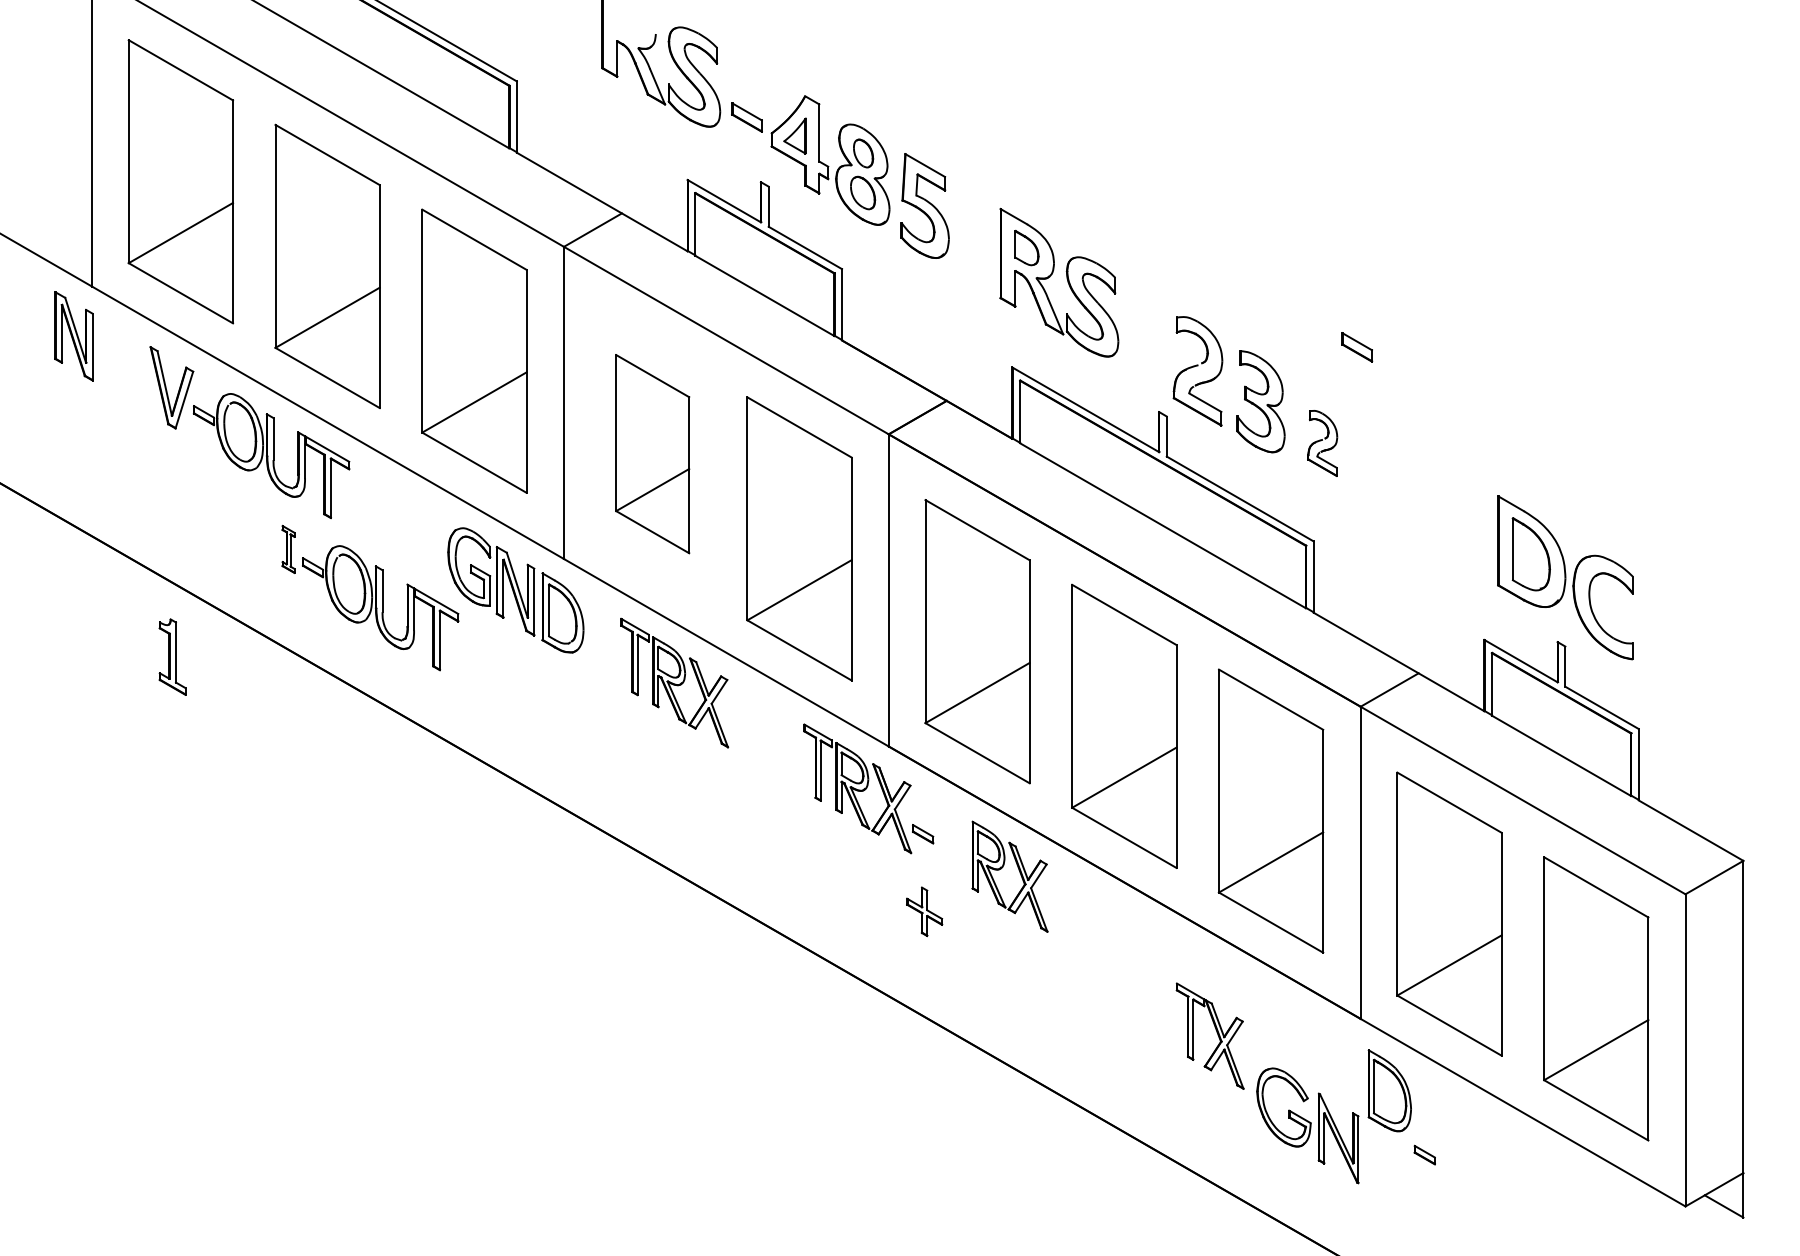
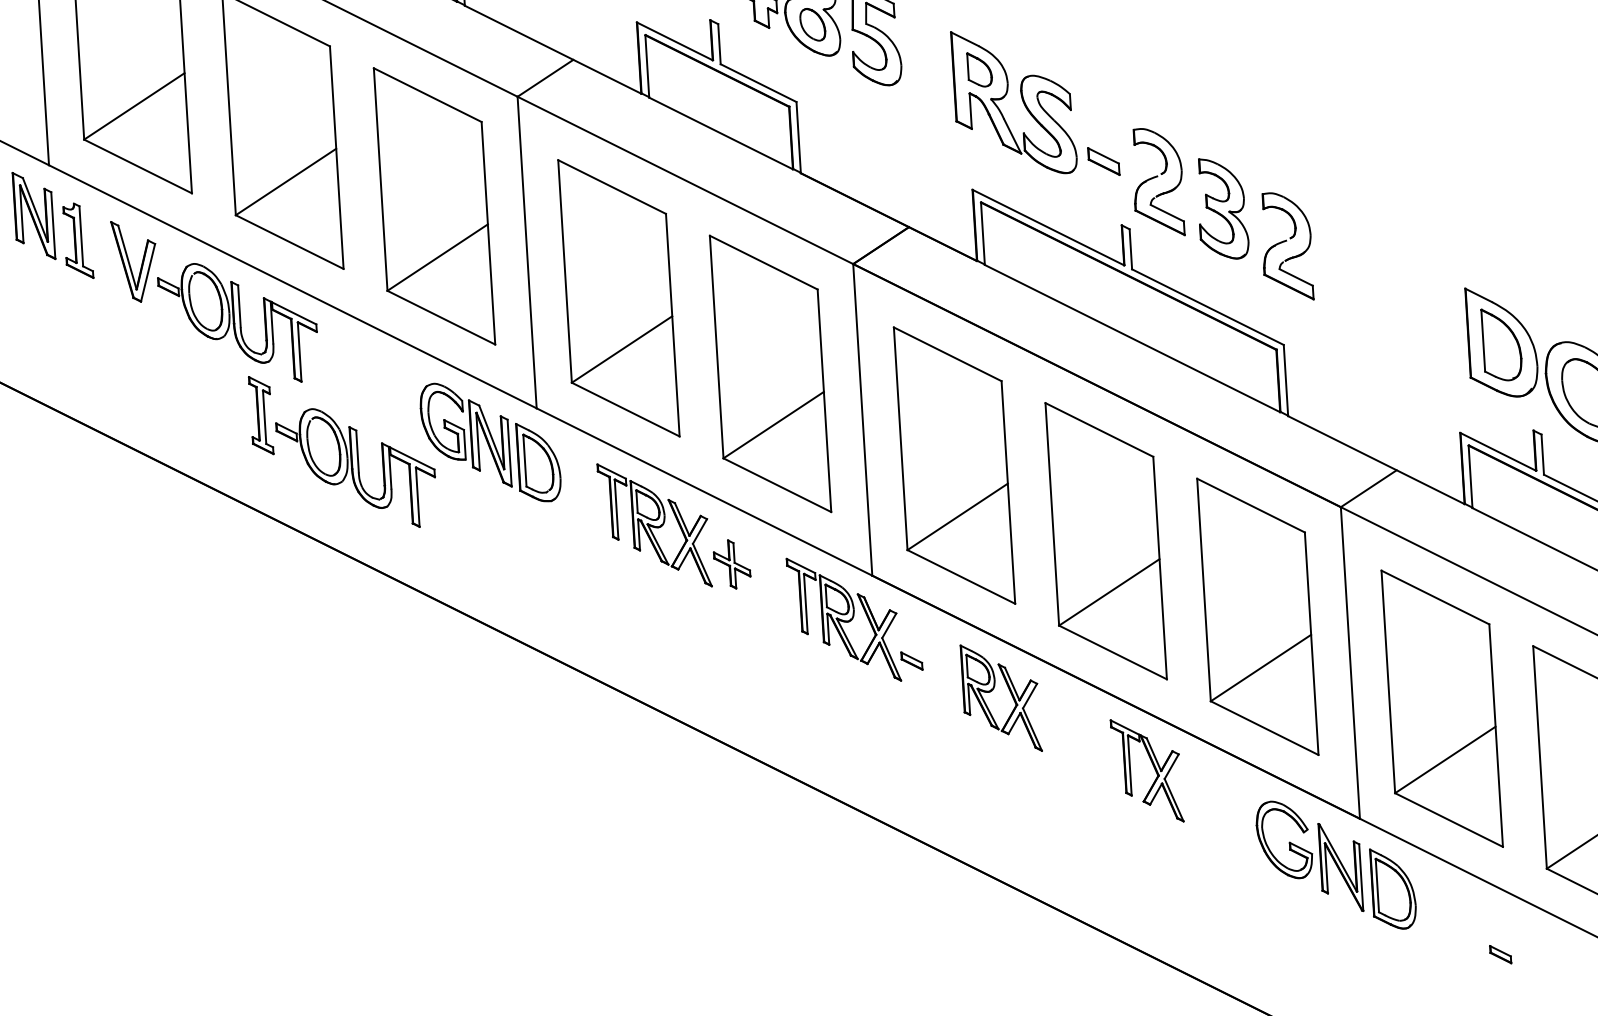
part: (1357, 347) -> (1104, 161), moved
part: (1322, 443) -> (1286, 246), size x1.67
part: (652, 453) -> (618, 297), size x1.43
part: (288, 549) -> (261, 415), size x1.67
part: (172, 656) -> (78, 240), moved
part: (924, 911) -> (732, 564), moved
part: (1216, 1032) -> (1153, 766), moved
part: (1307, 1125) -> (1308, 856), moved
part: (1424, 1154) -> (1500, 954), moved

